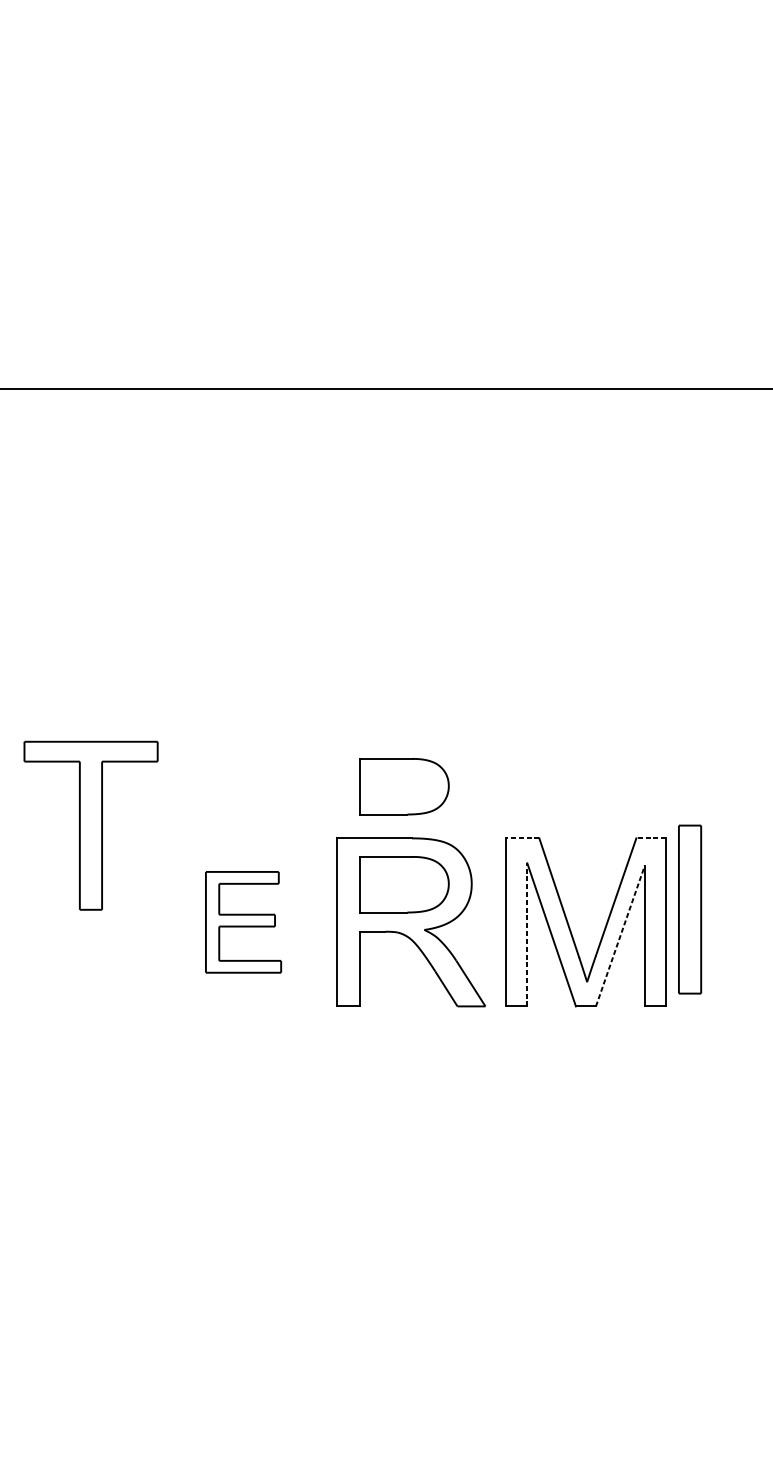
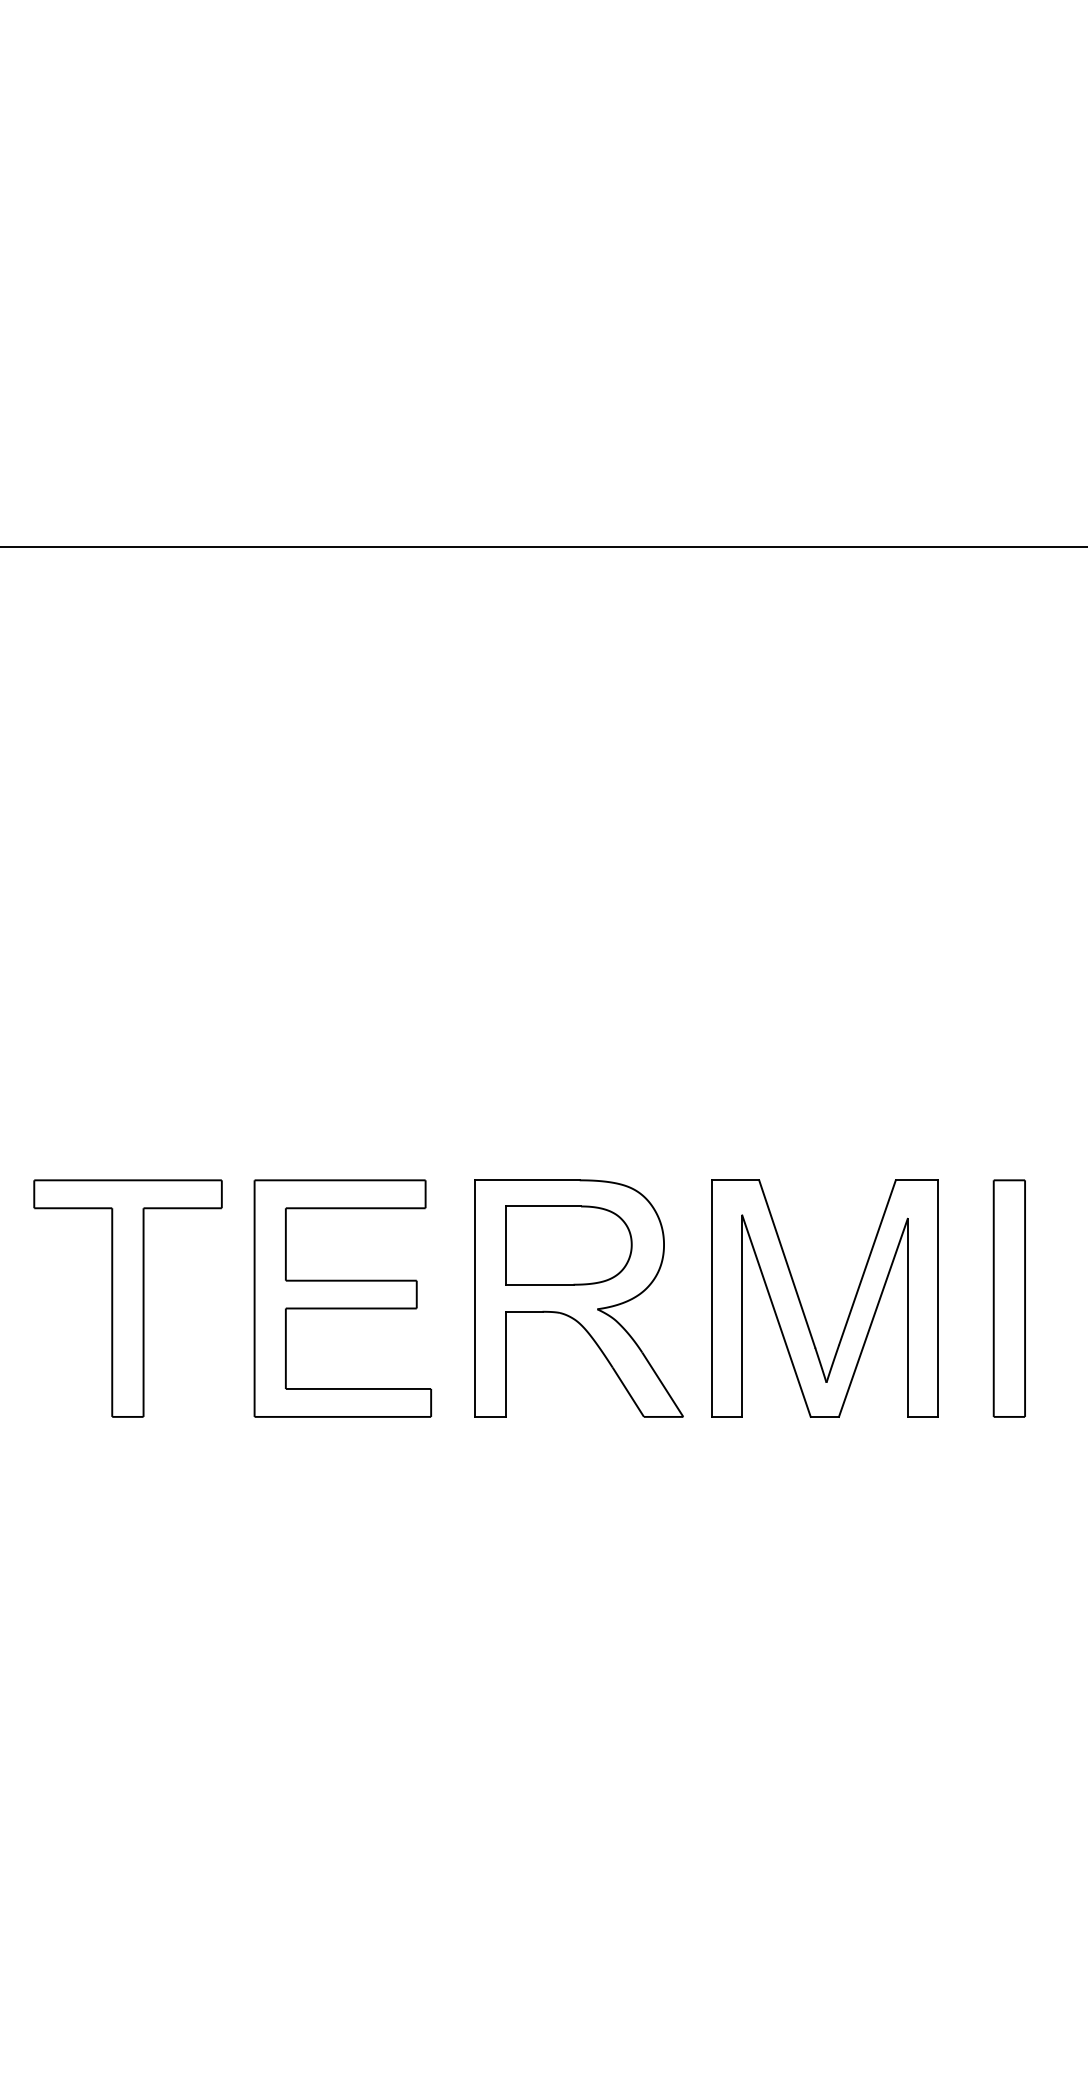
part: (403, 786) -> (568, 1107), removed
part: (90, 825) -> (127, 1298), moved
line: (522, 838) -> (735, 1180), dashed -> solid
line: (651, 838) -> (916, 1180), dashed -> solid
part: (689, 909) -> (1008, 1298), moved
part: (243, 922) -> (342, 1298), size x1.67
line: (527, 935) -> (742, 1316), dashed -> solid
line: (620, 935) -> (873, 1317), dashed -> solid

